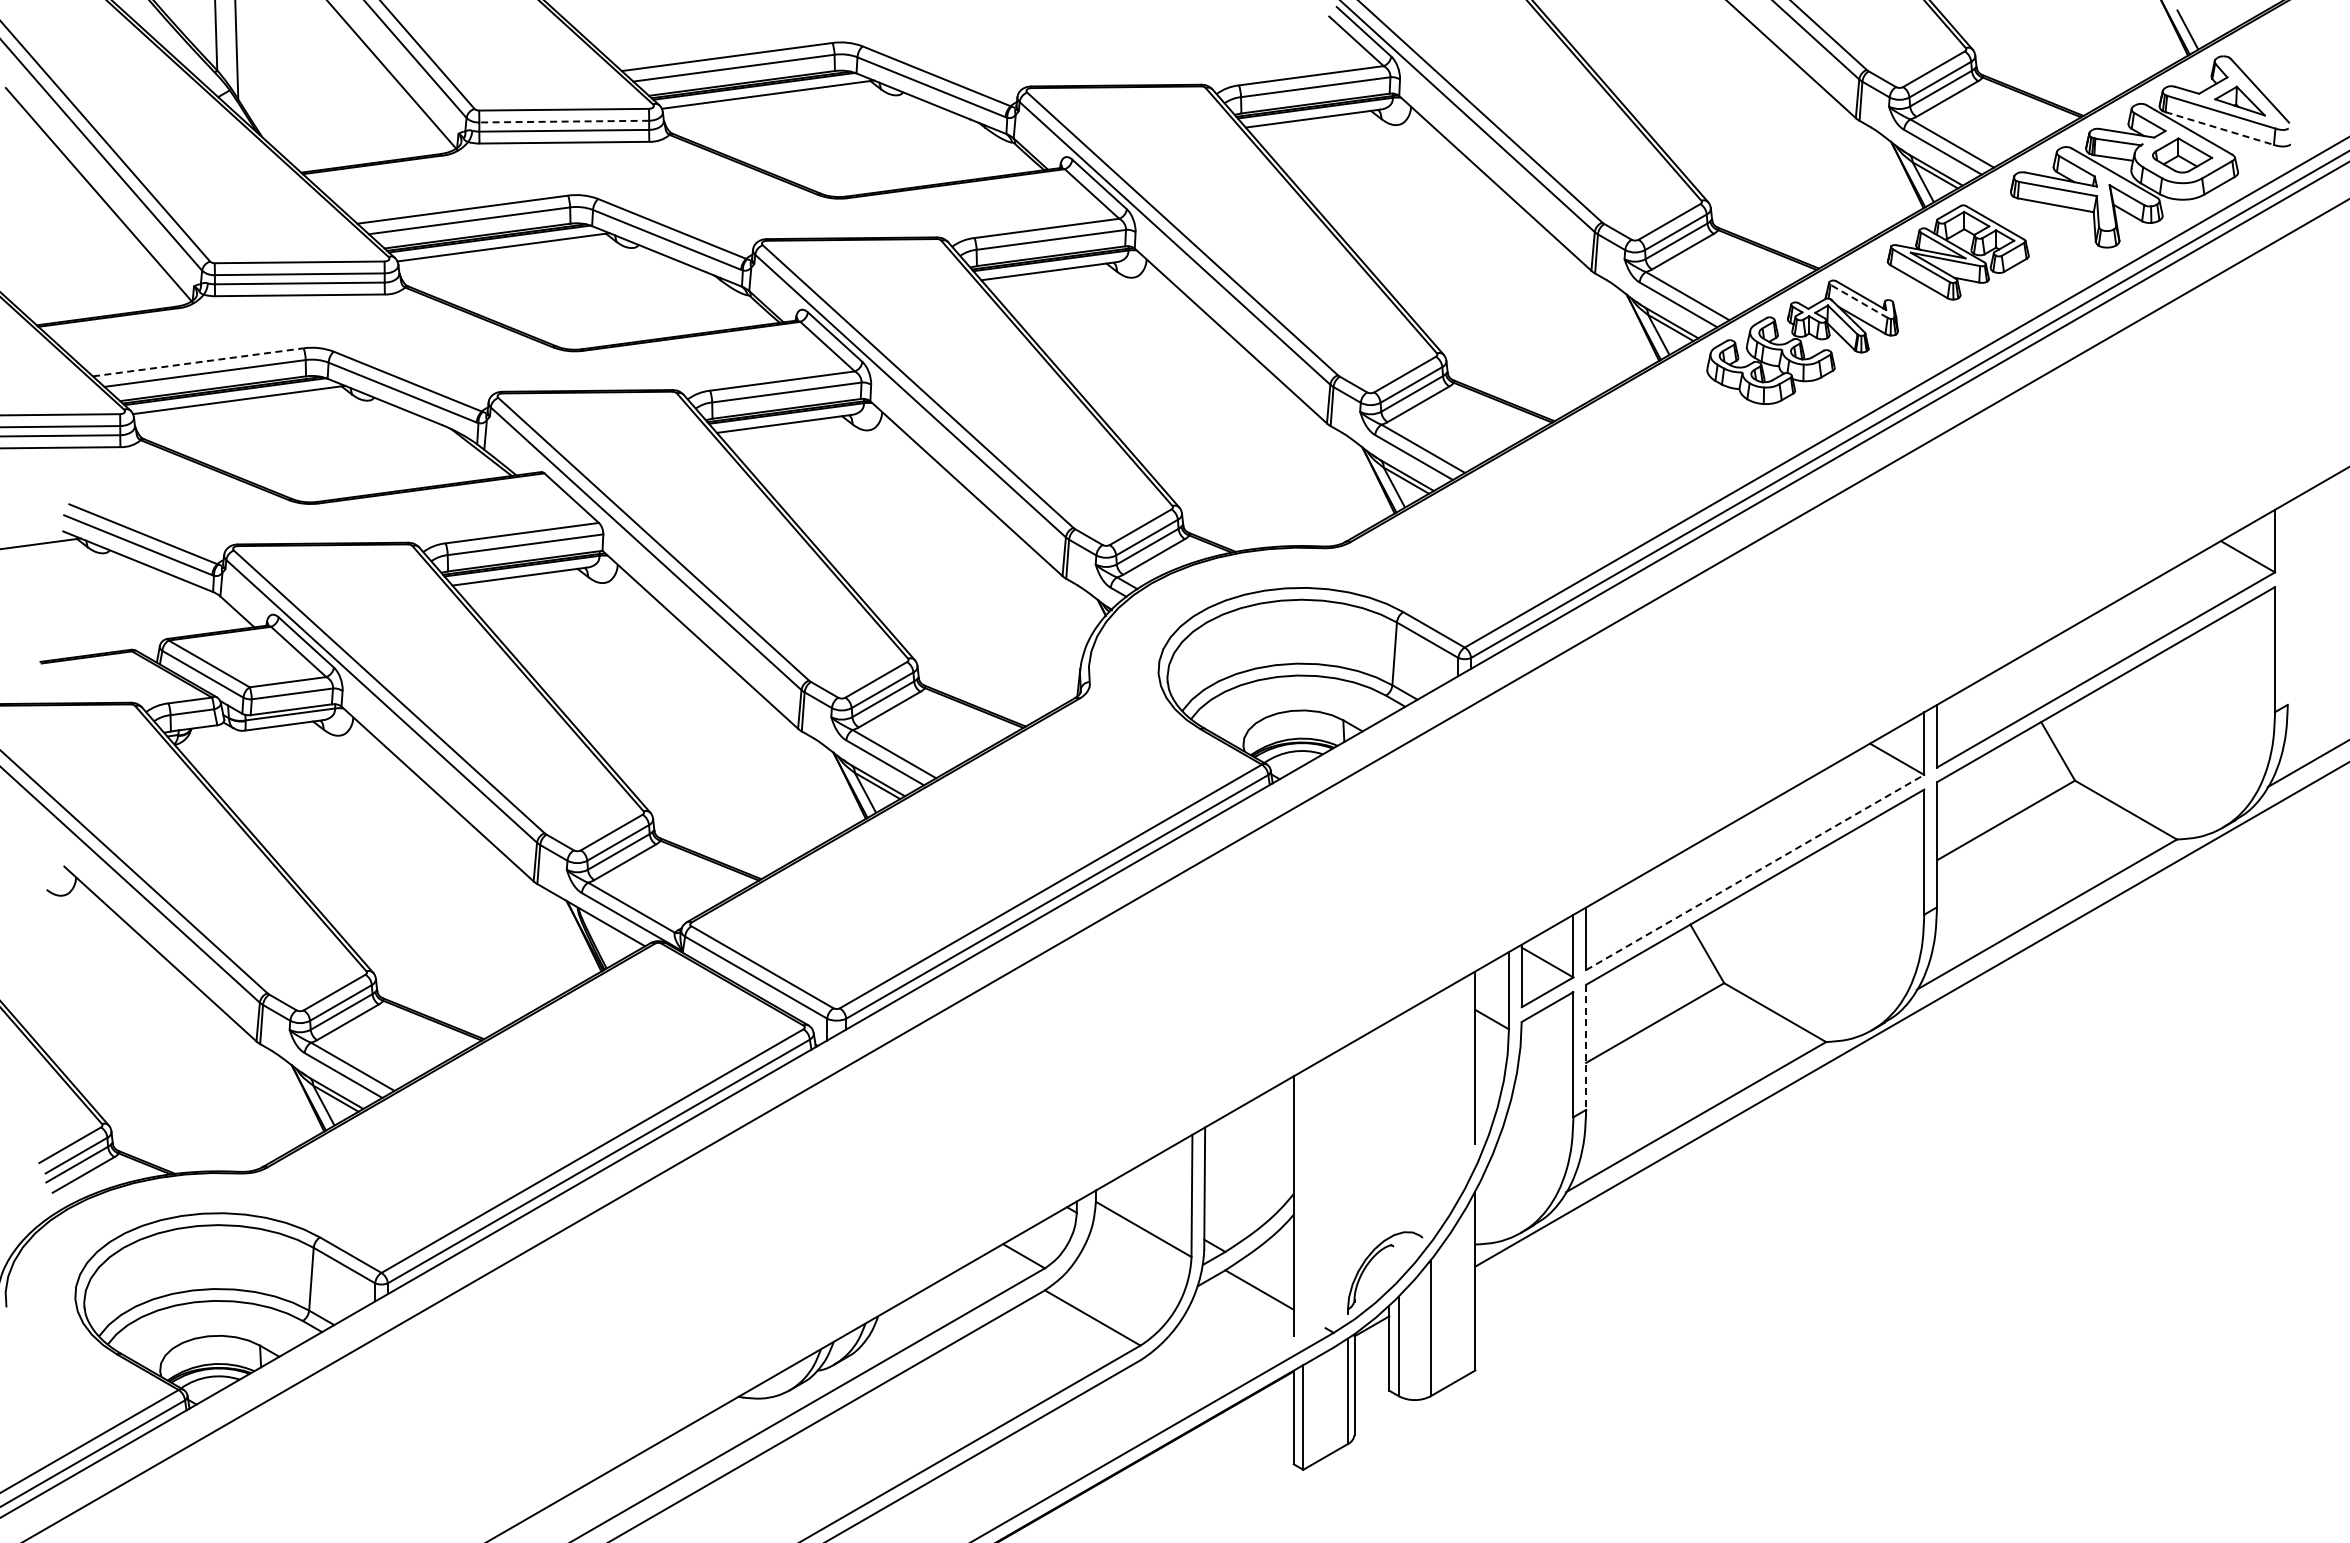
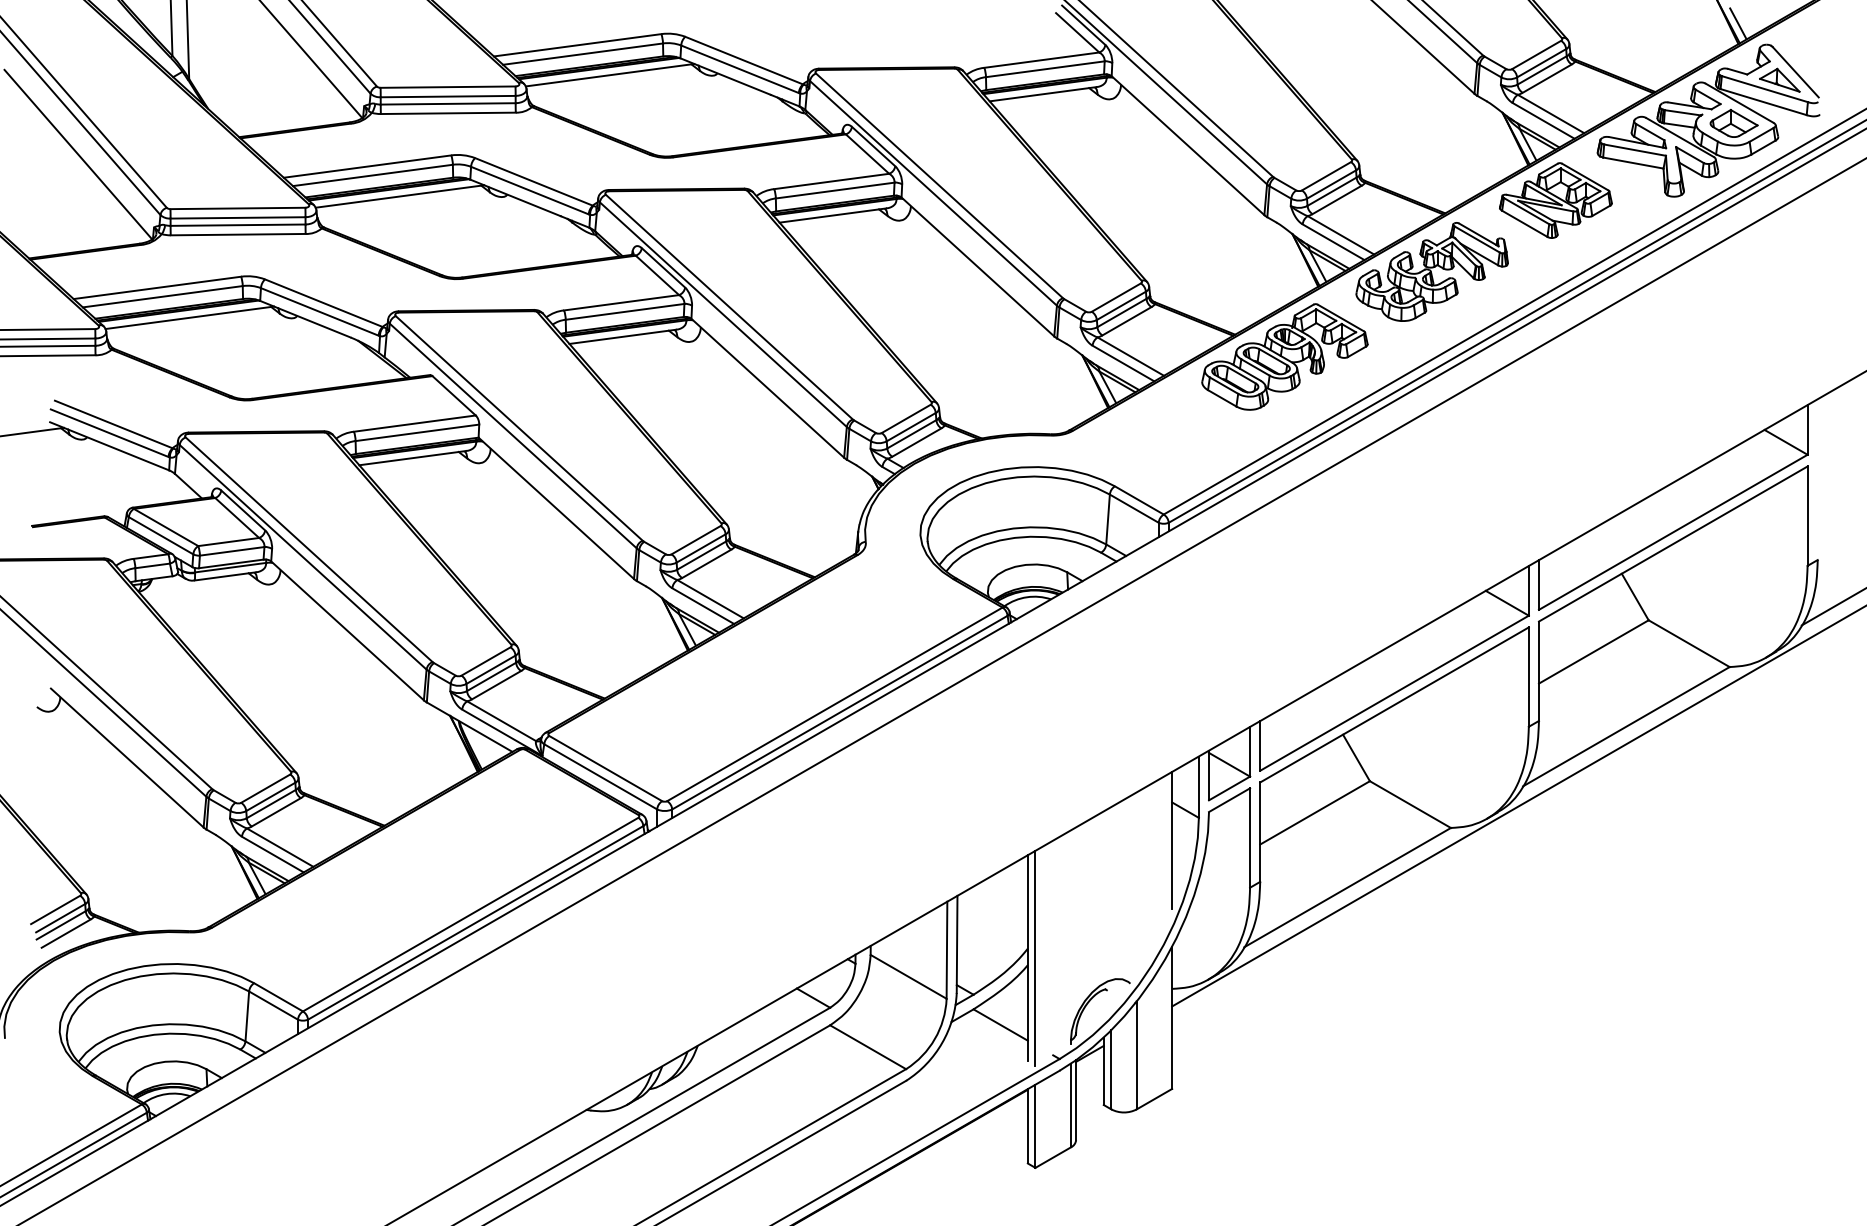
line: (564, 121) -> (448, 96), dashed -> solid
line: (2219, 128) -> (1763, 102), dashed -> solid
line: (1859, 301) -> (1477, 239), dashed -> solid
line: (198, 362) -> (157, 288), dashed -> solid
part: (1617, 448) -> (1285, 356), added
line: (1755, 872) -> (1394, 693), dashed -> solid
line: (1586, 1047) -> (1260, 832), dashed -> solid
line: (1303, 1205) -> (1035, 957), added

